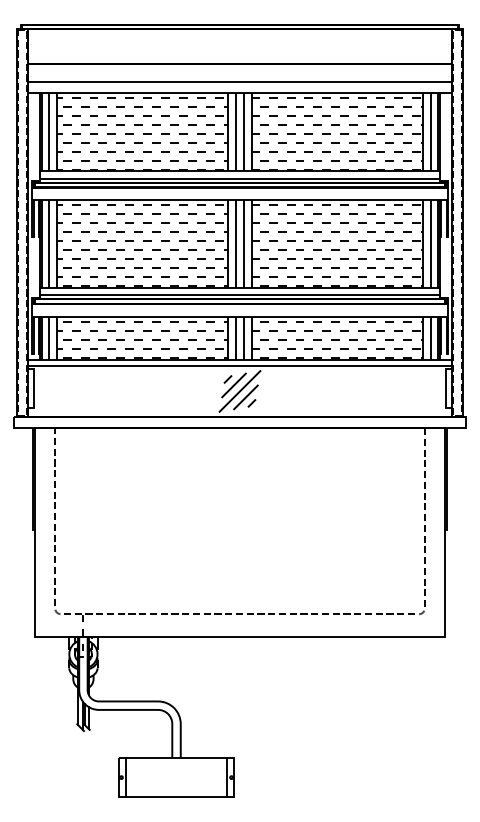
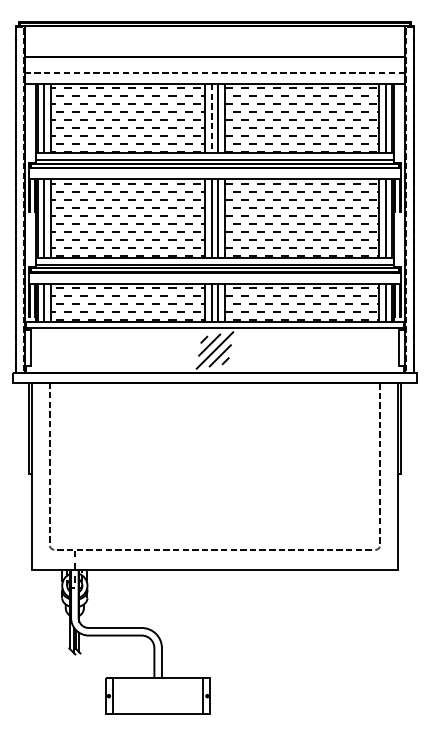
line: (239, 81) -> (214, 73), solid -> dashed
line: (236, 132) -> (211, 118), solid -> dashed

